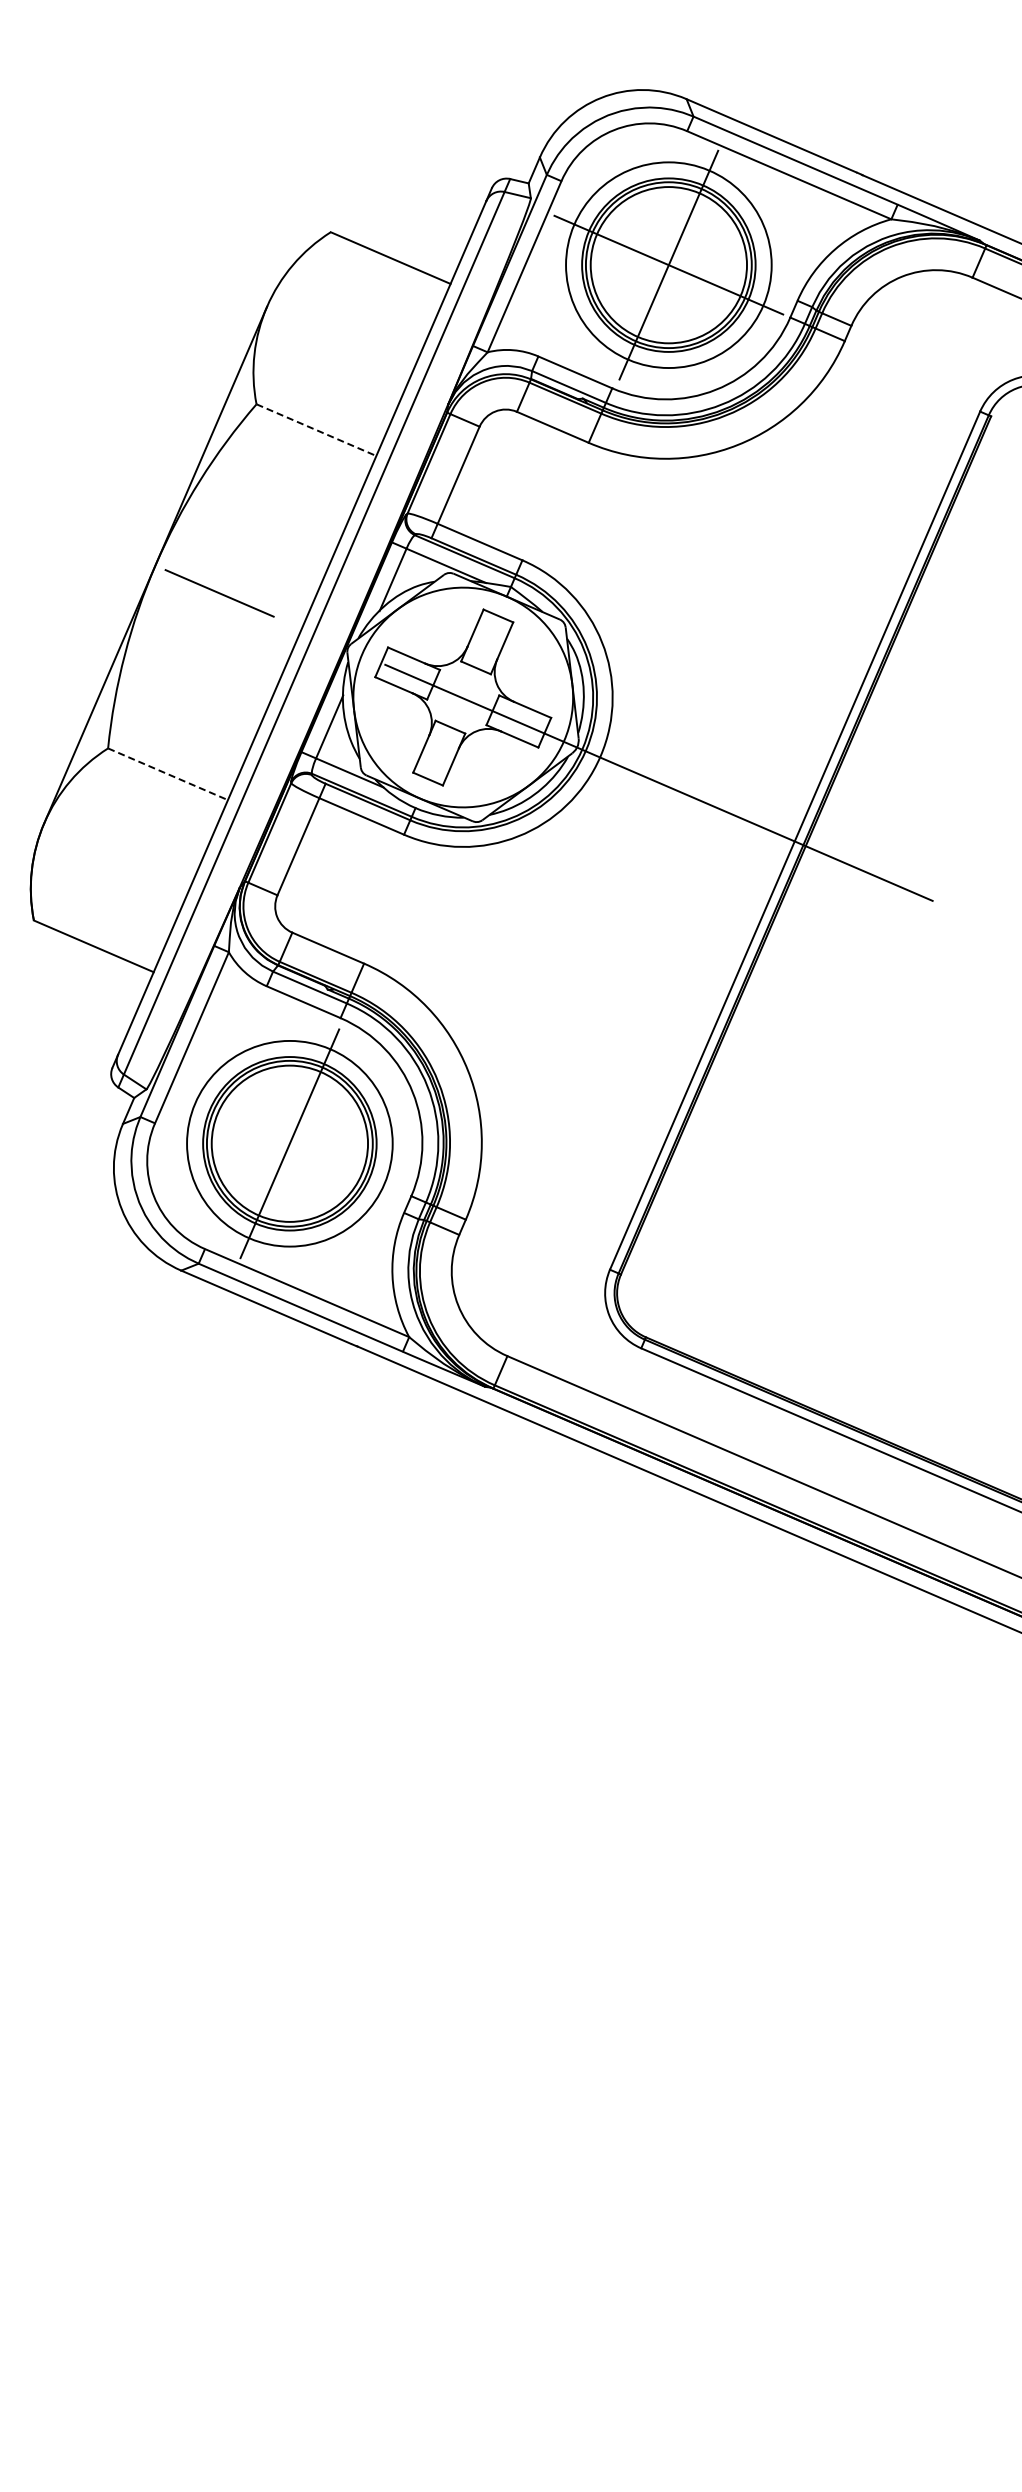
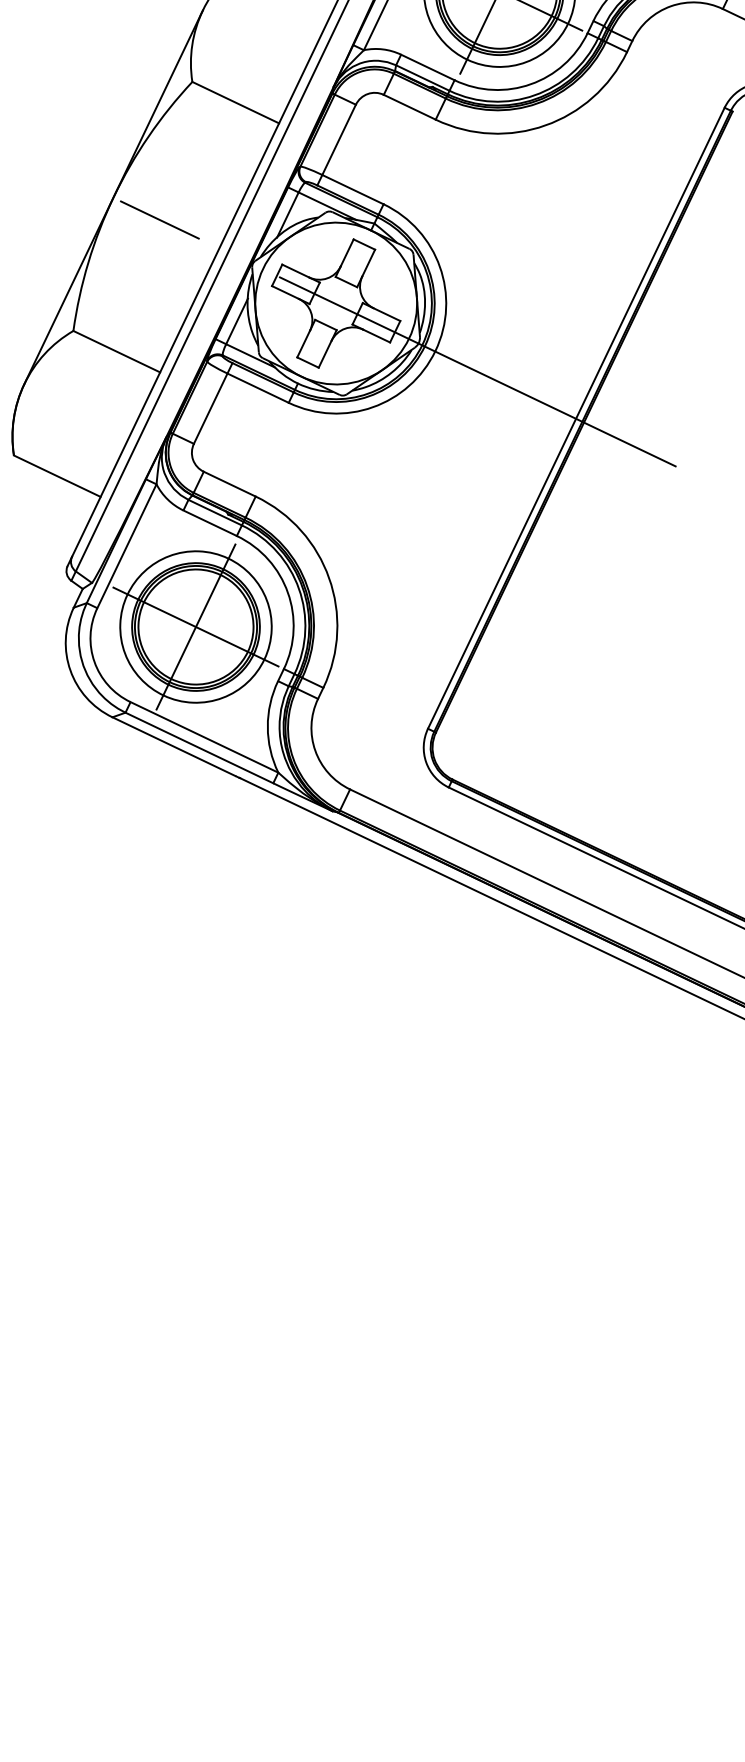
line: (316, 430) -> (235, 102), dashed -> solid
line: (168, 774) -> (117, 351), dashed -> solid
line: (289, 1143) -> (195, 626), added

